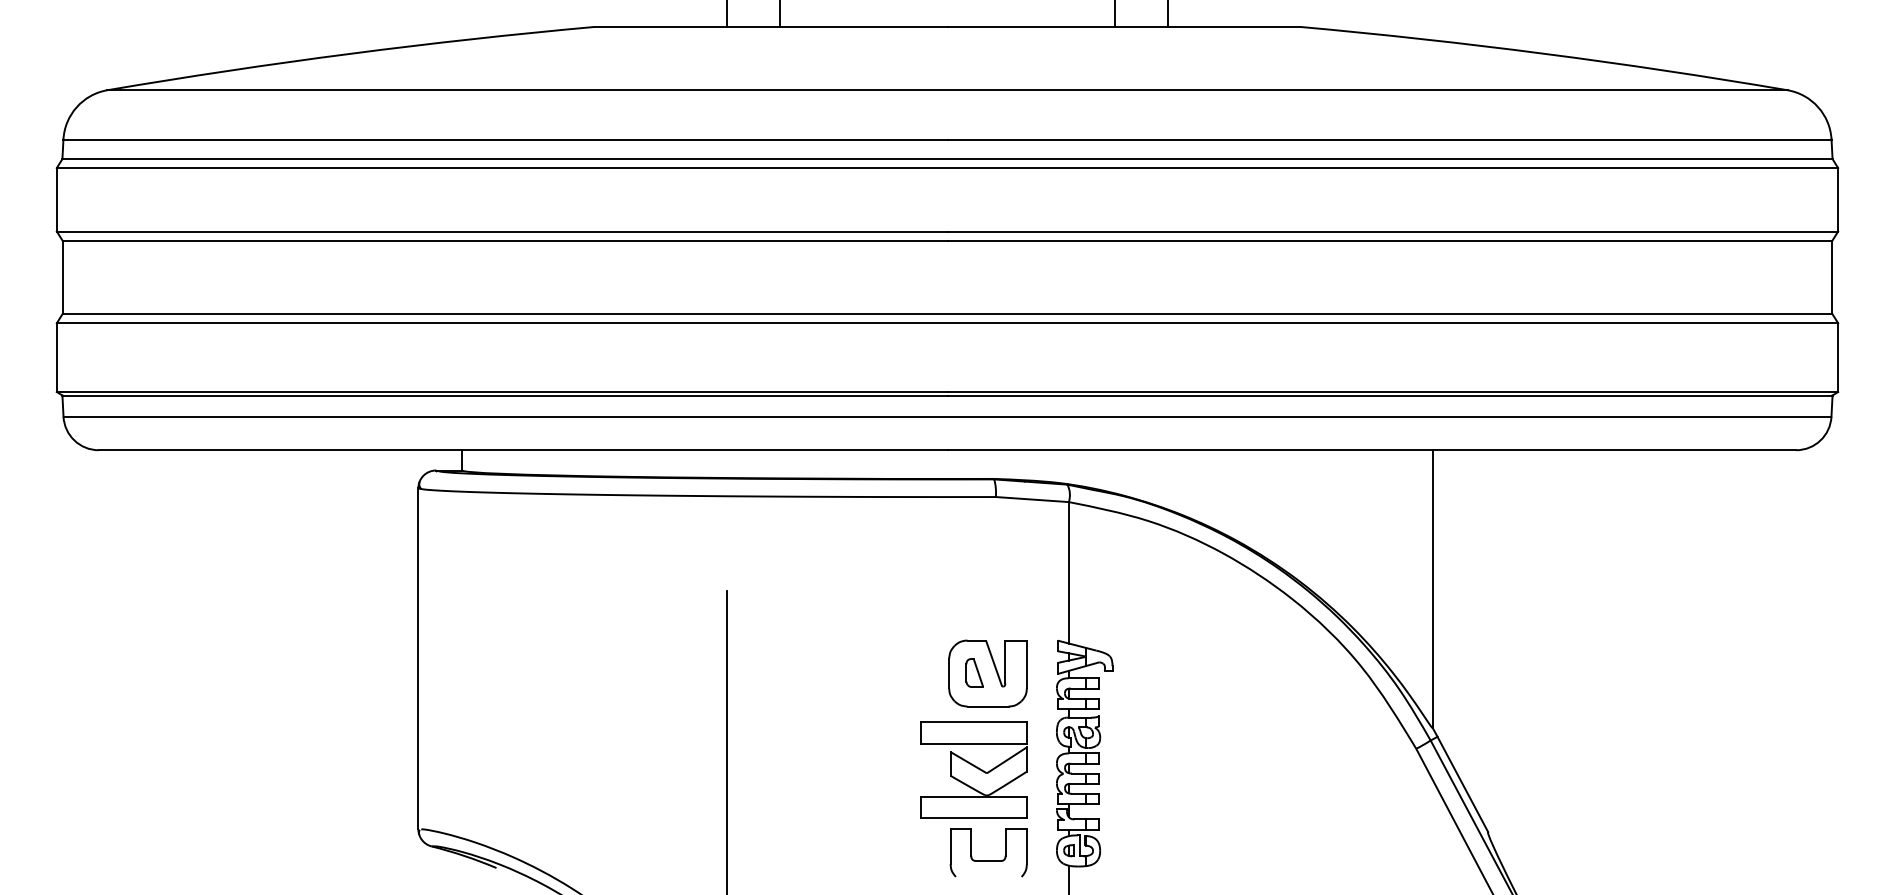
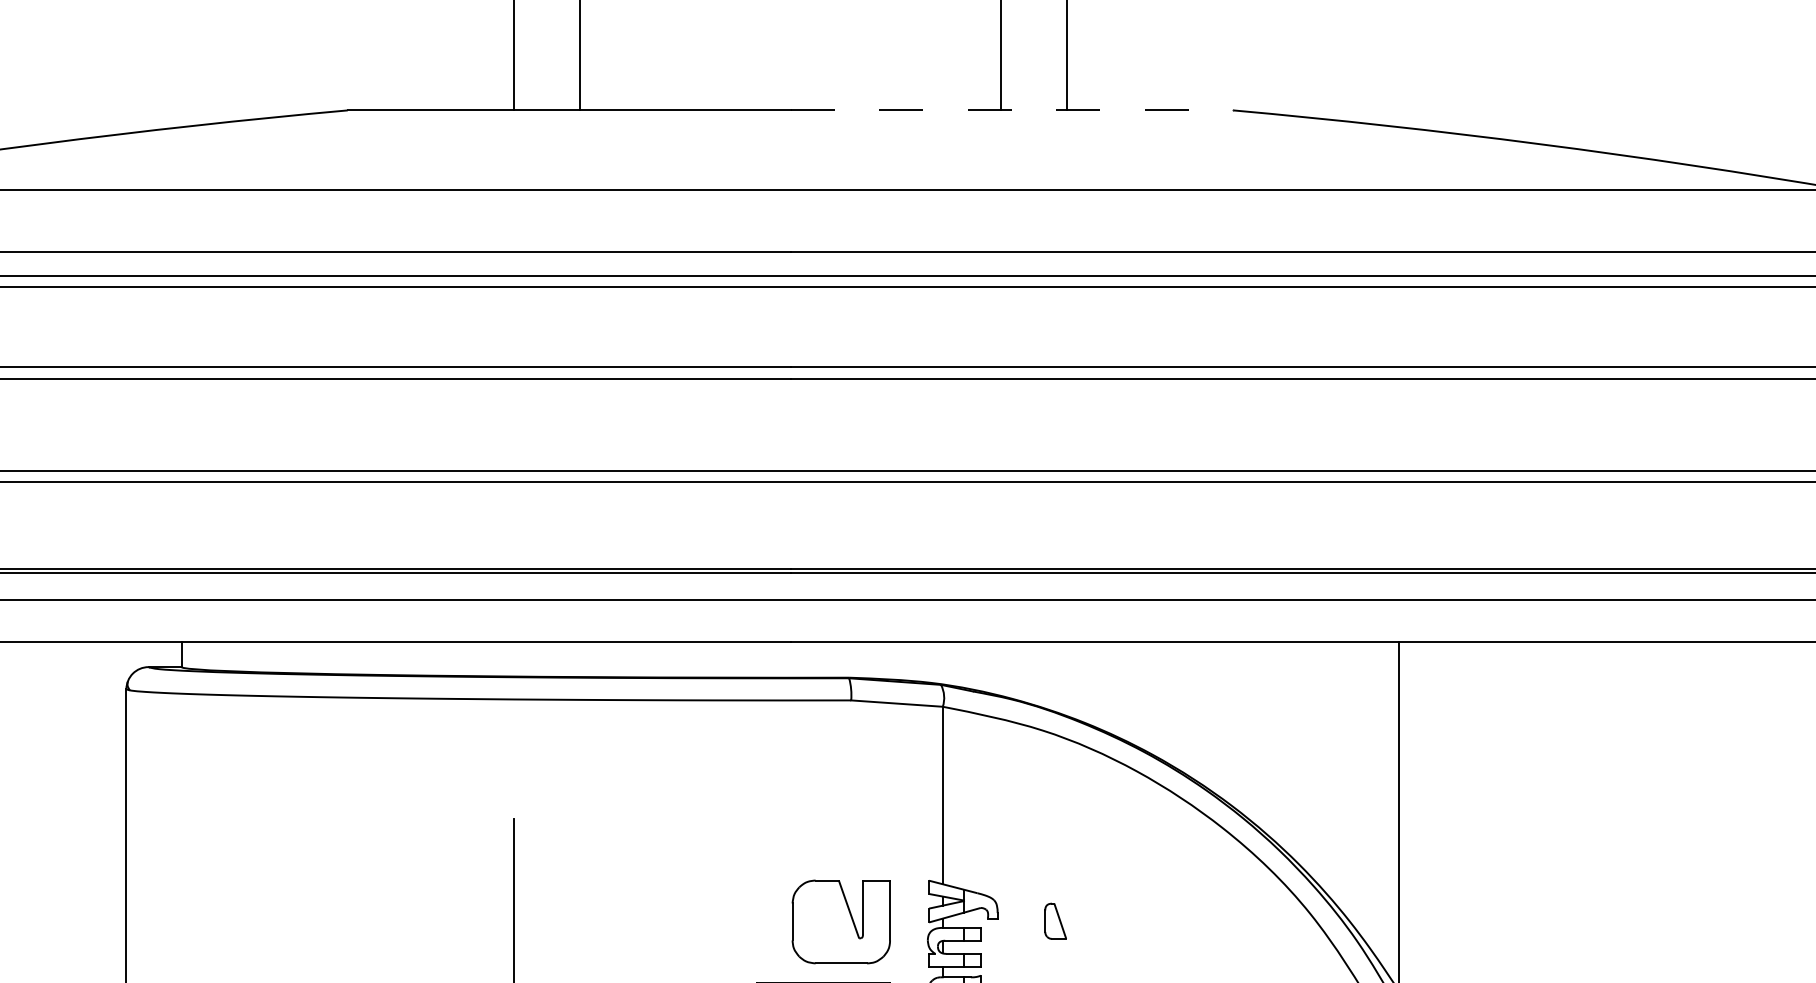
line: (1124, 26) -> (1012, 109), solid -> dashed
part: (974, 672) -> (1055, 920), moved

